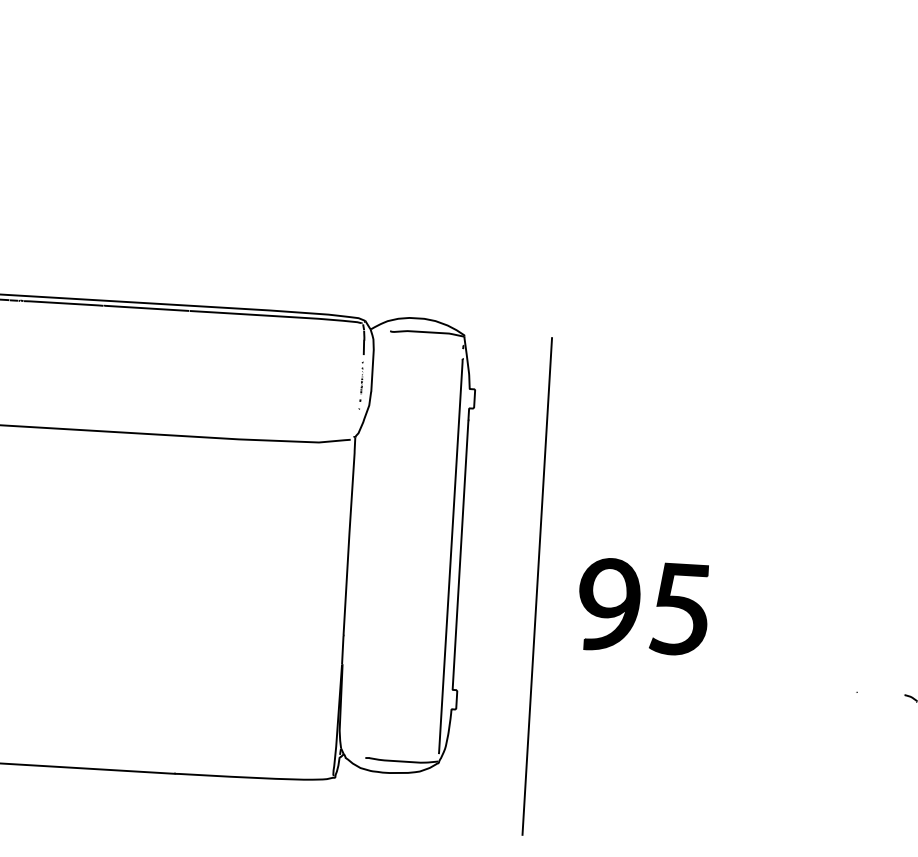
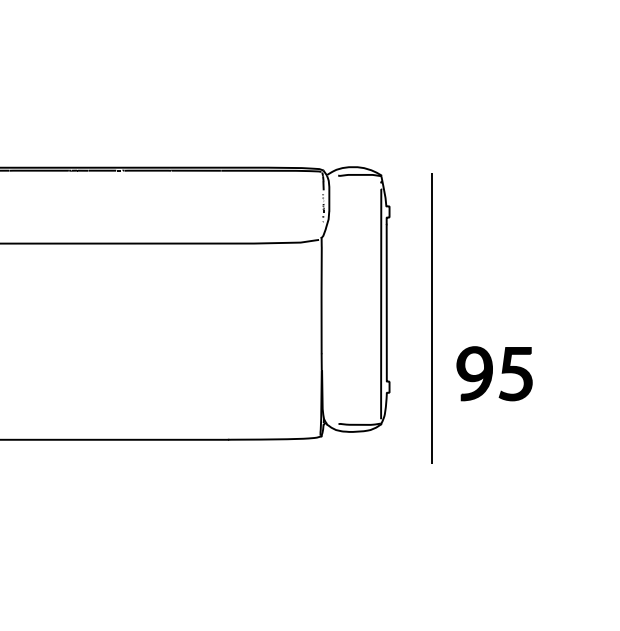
part: (643, 606) -> (494, 373), moved

